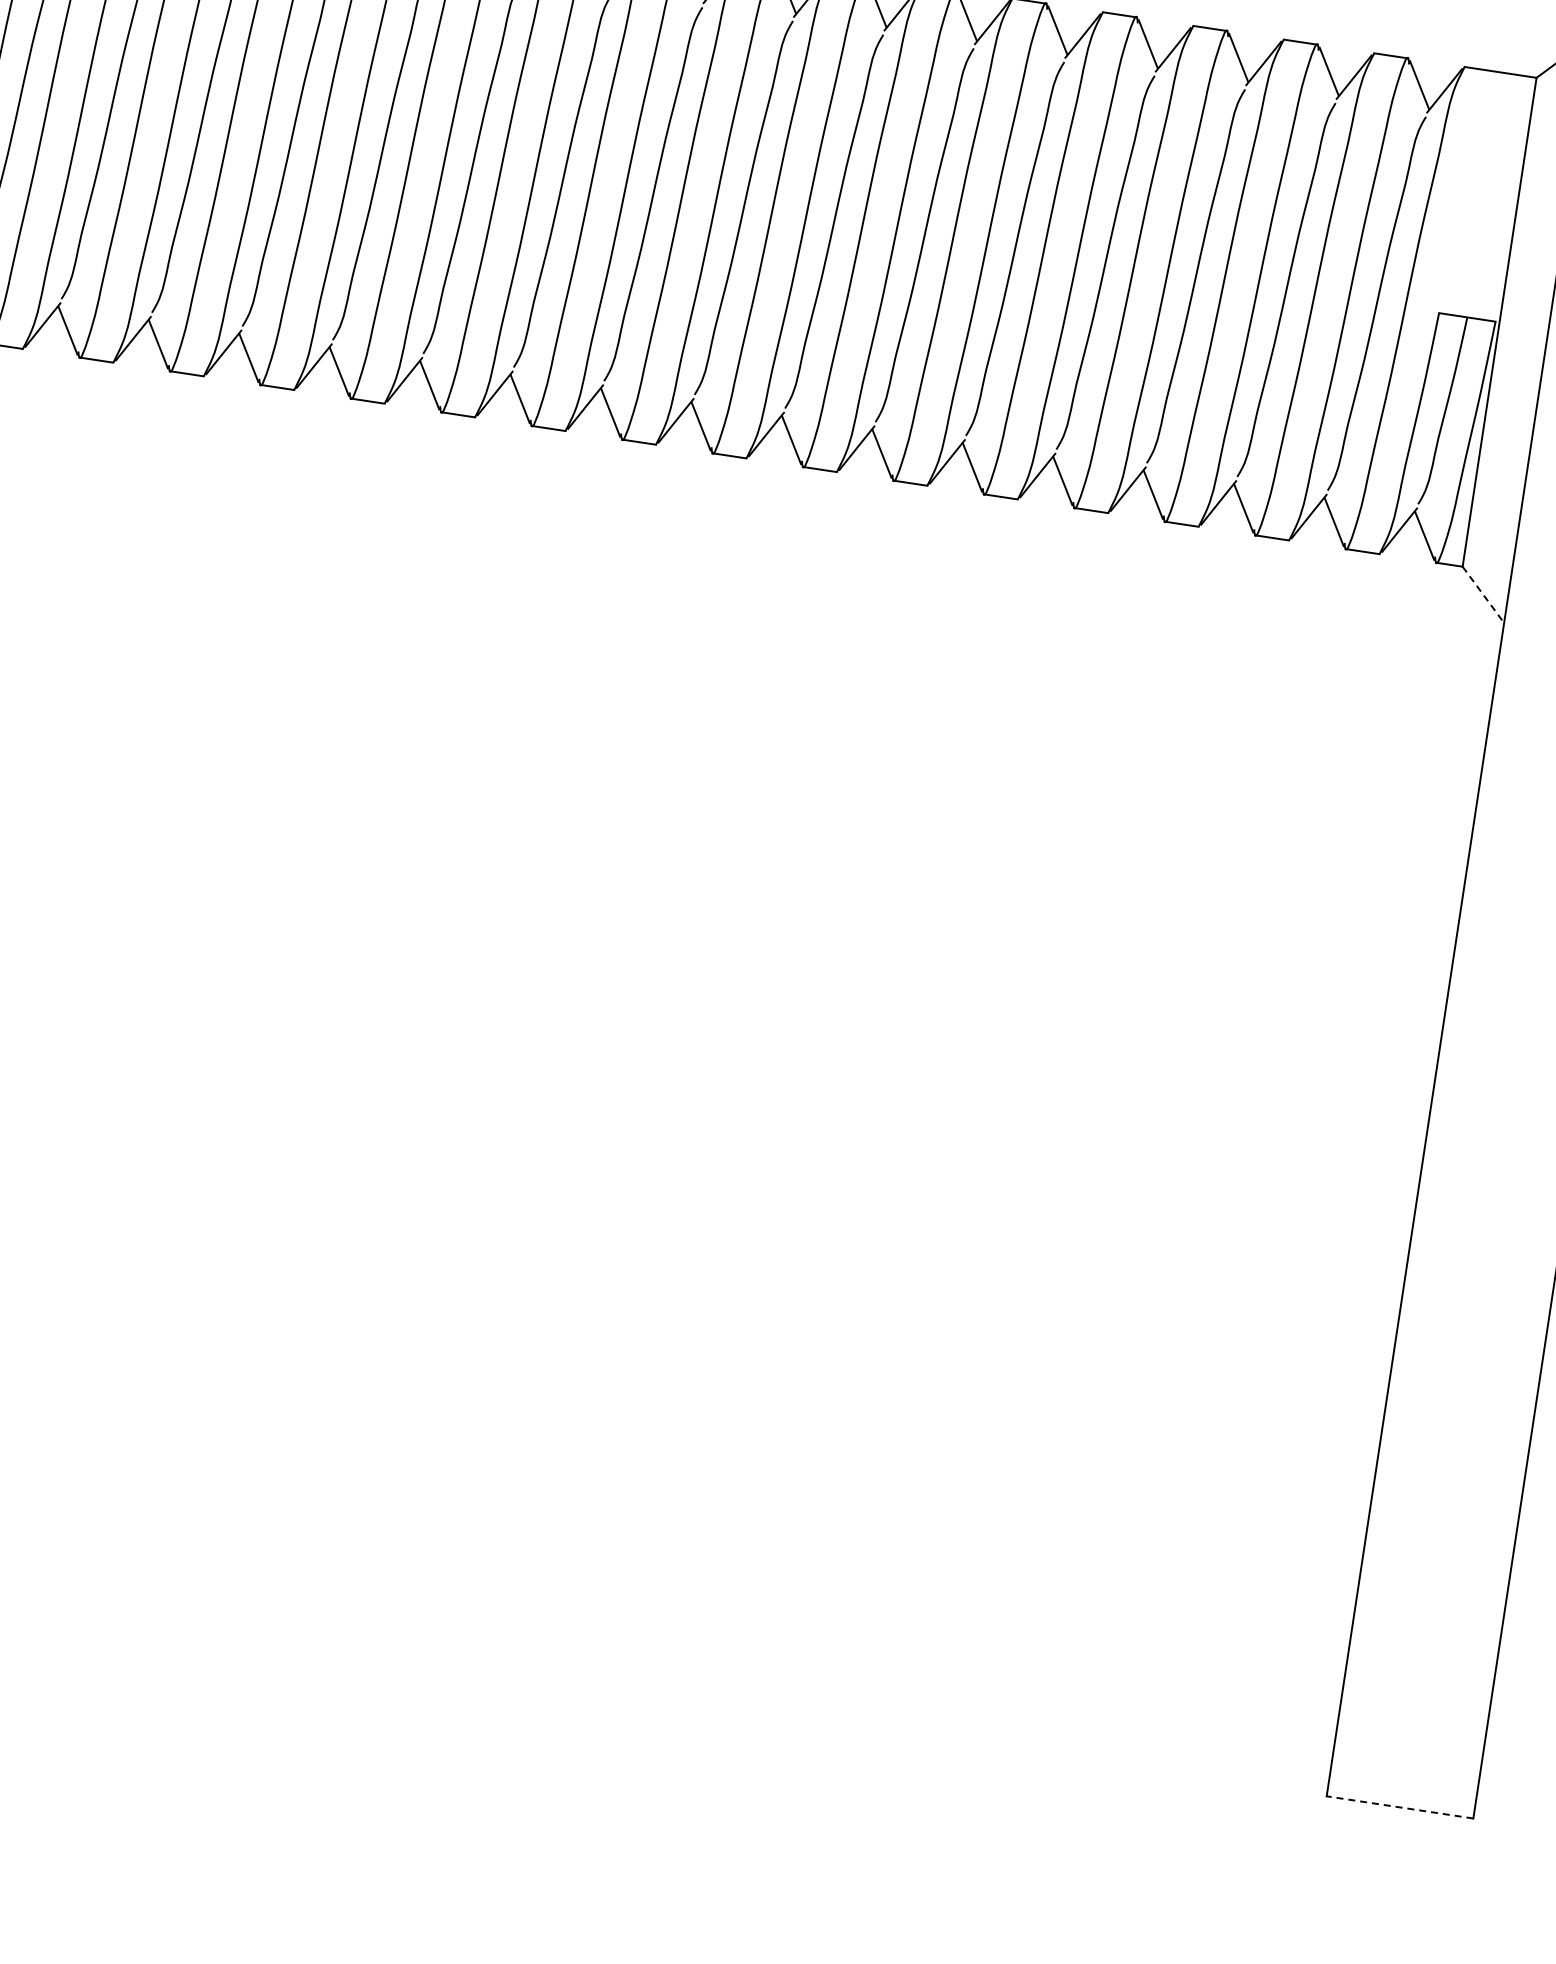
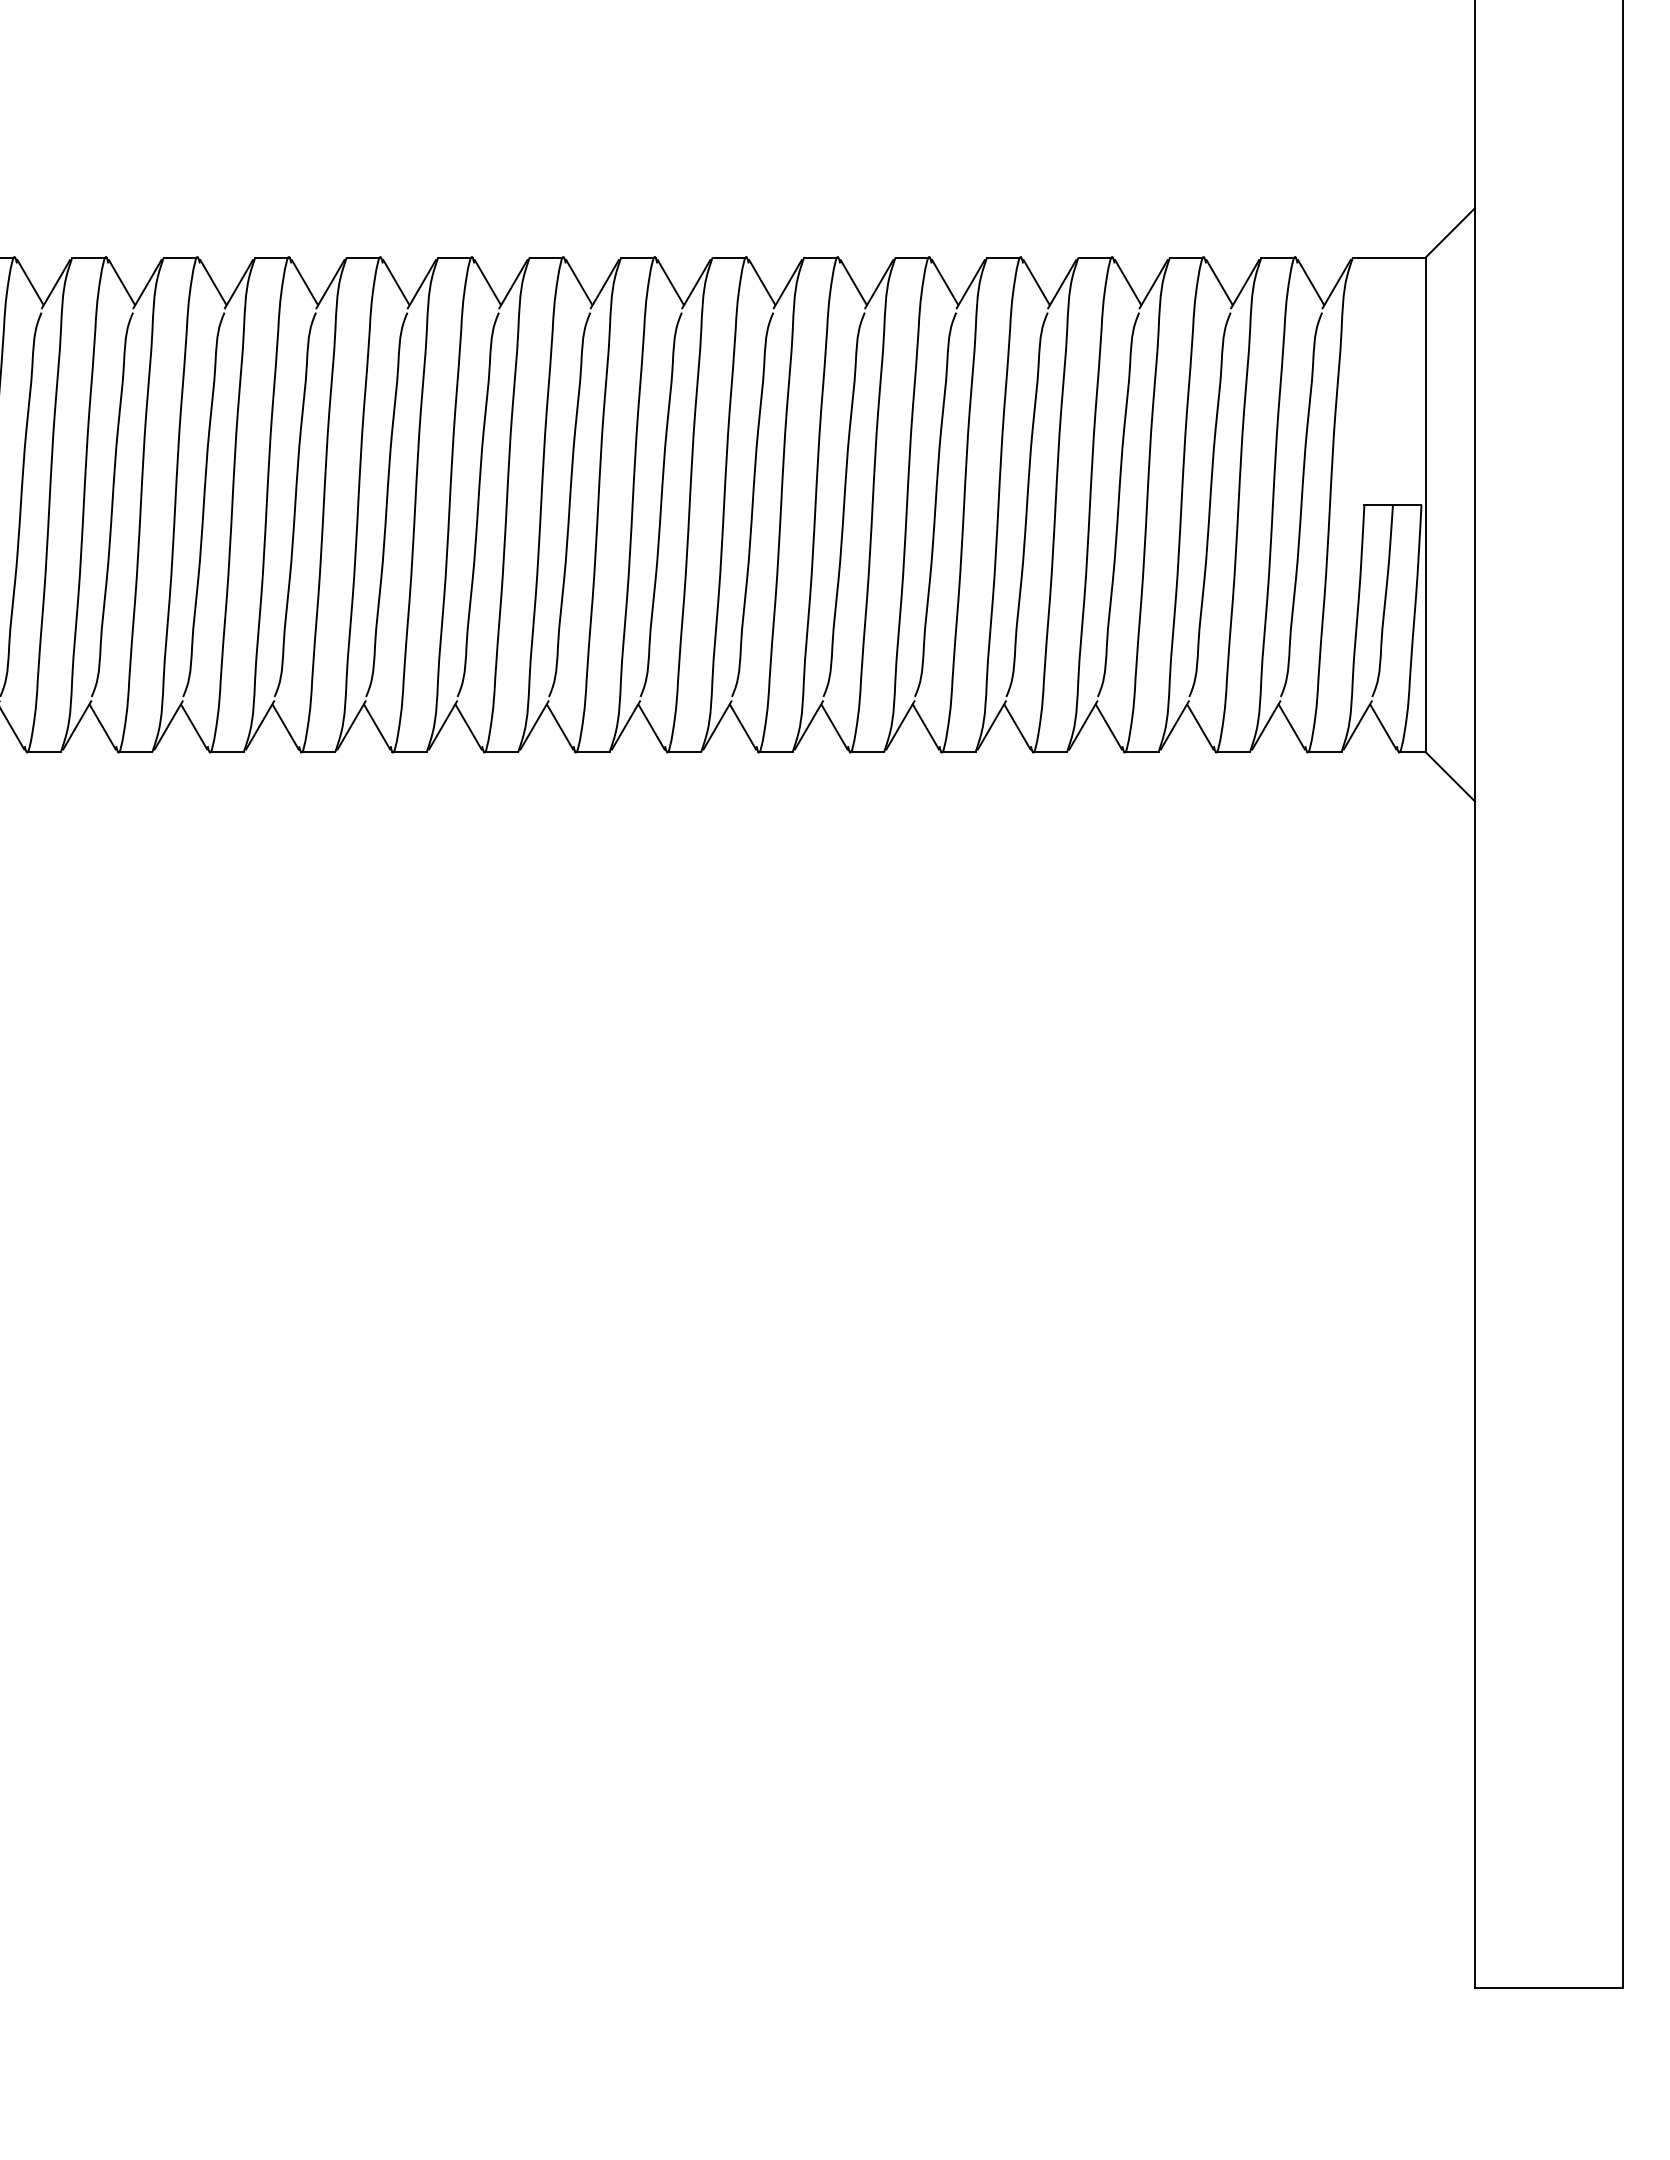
line: (1483, 594) -> (1450, 776), dashed -> solid
line: (1399, 1807) -> (1548, 1988), dashed -> solid

